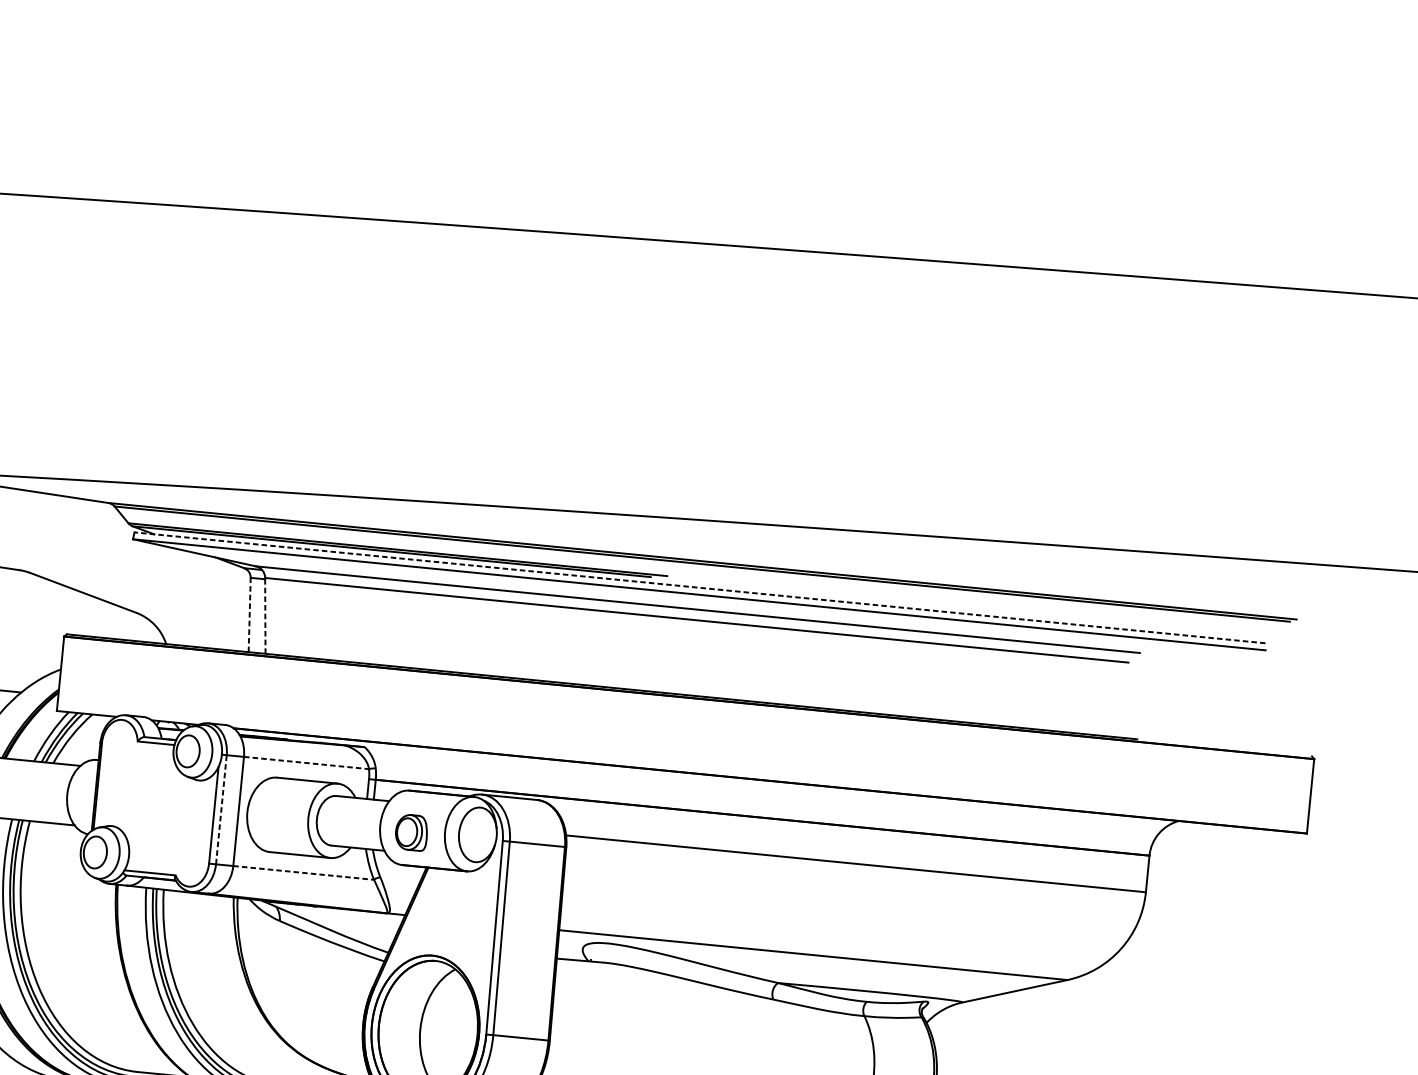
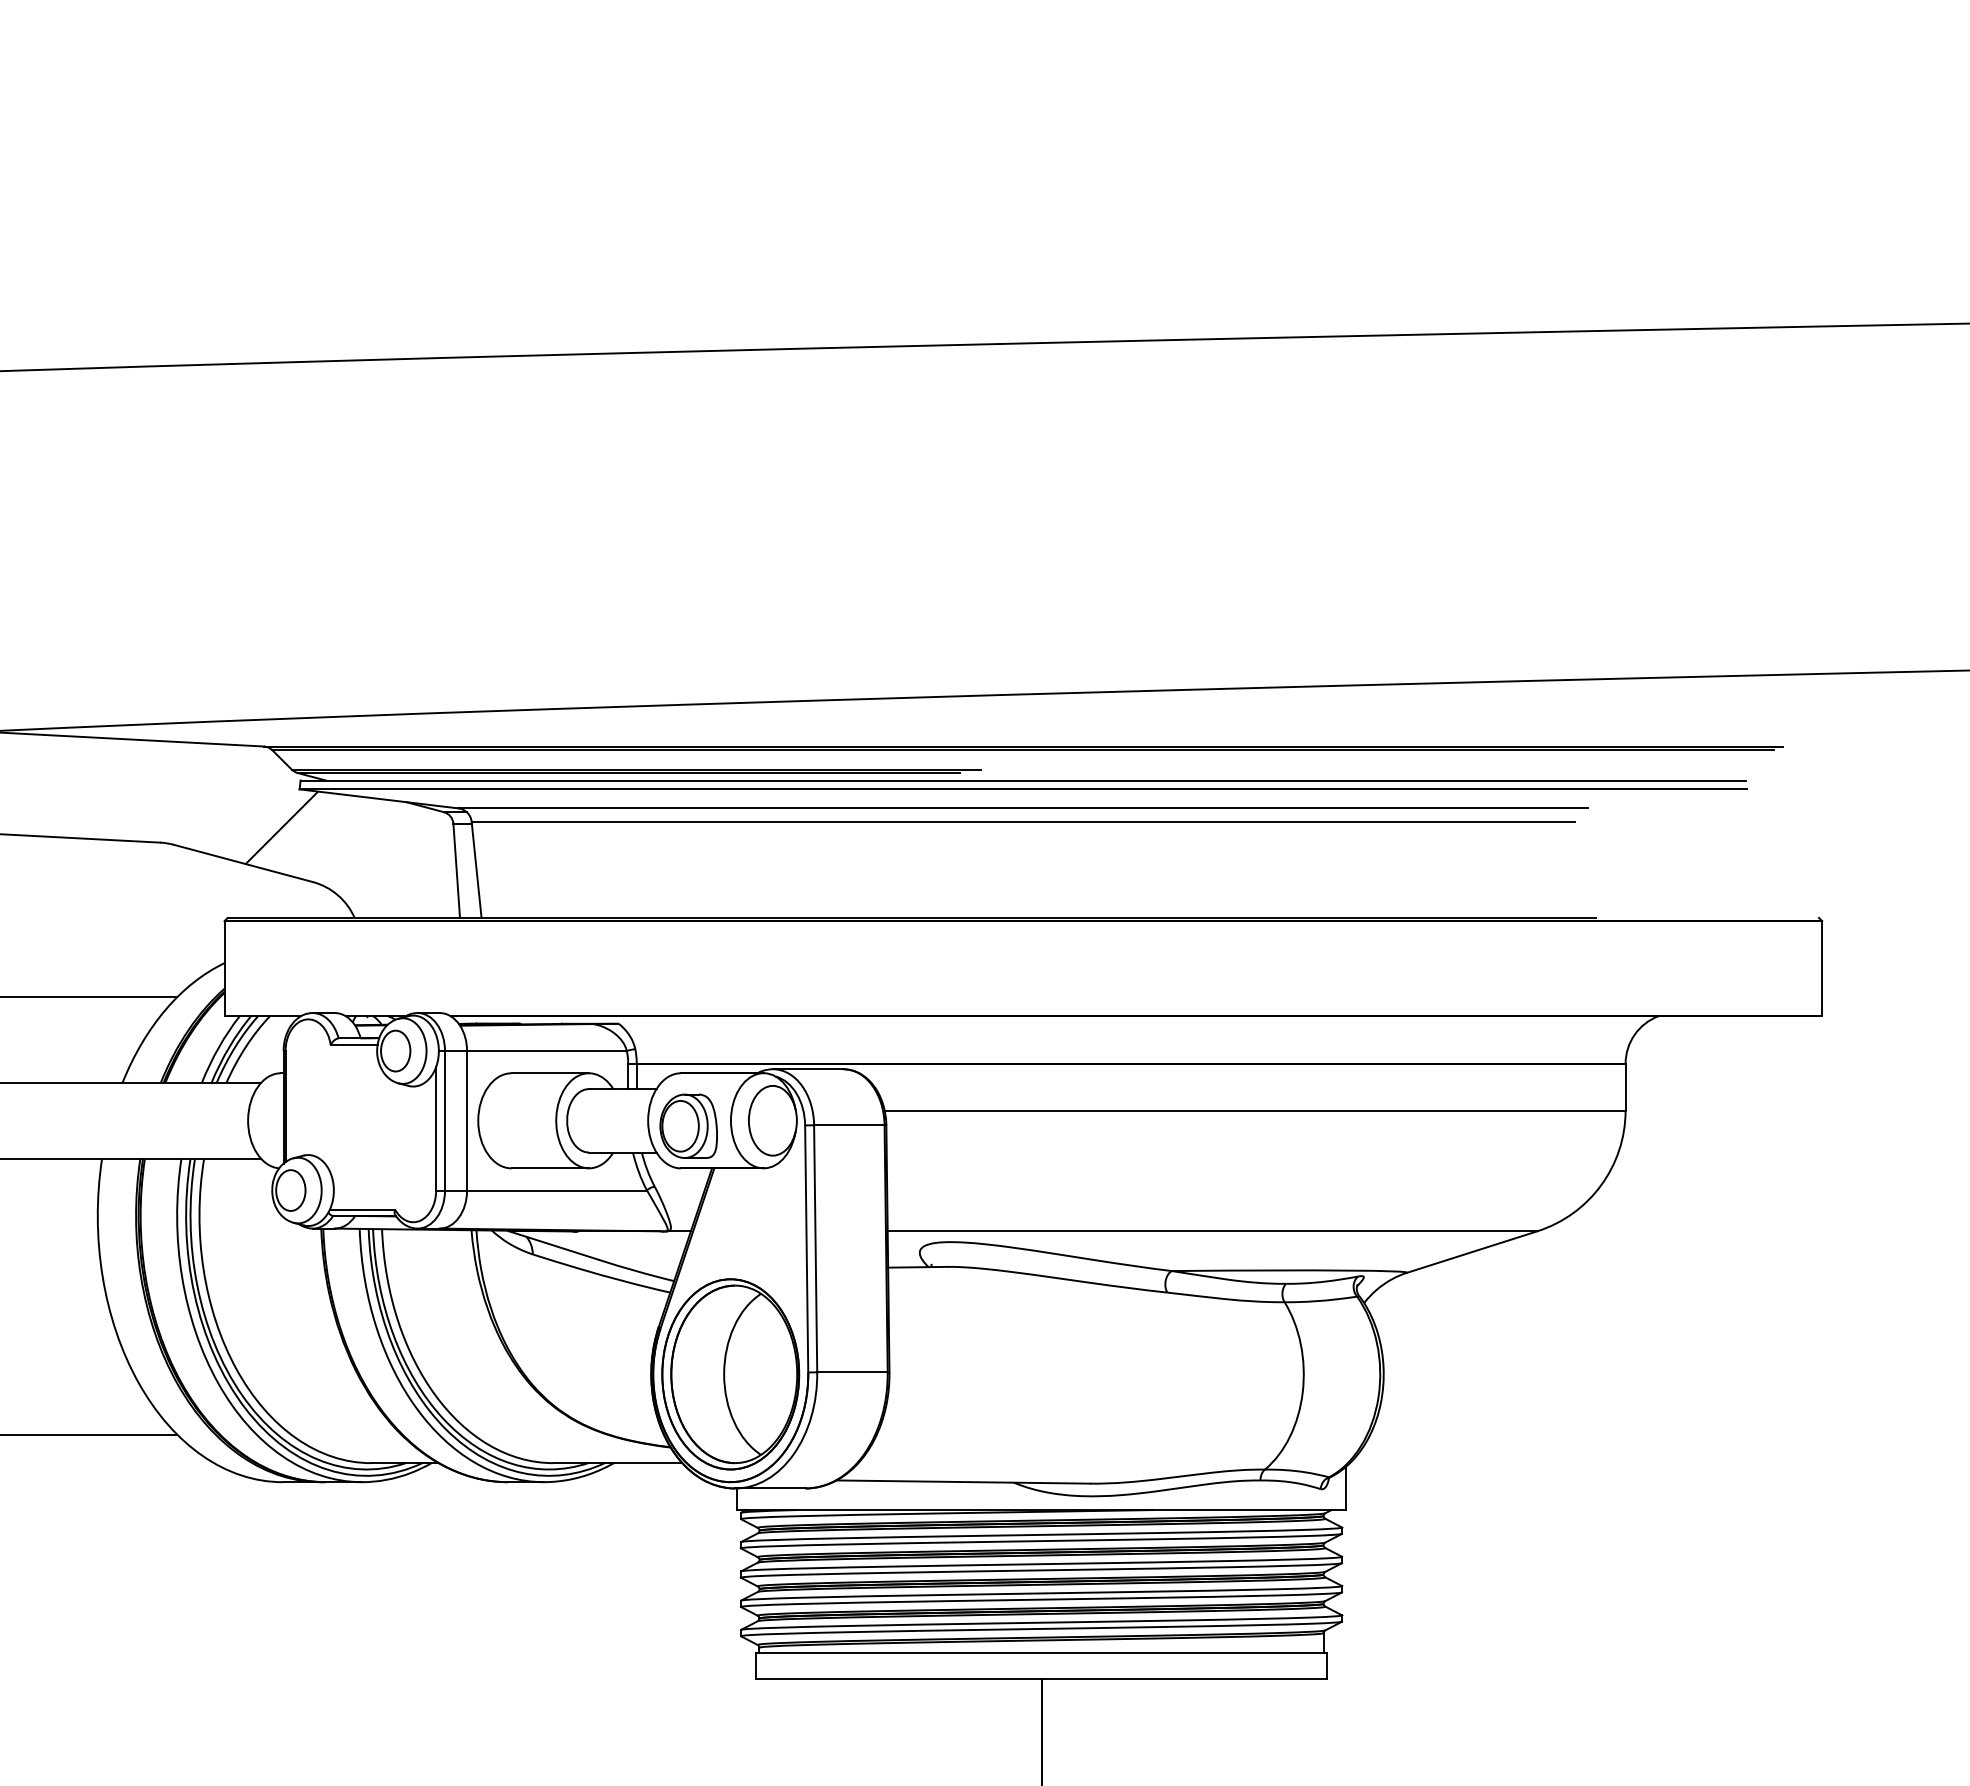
hatch: (115, 567) -> (281, 827), added
line: (700, 587) -> (1023, 780), dashed -> solid
line: (249, 614) -> (456, 870), dashed -> solid
line: (265, 615) -> (476, 869), dashed -> solid
line: (306, 763) -> (546, 1051), dashed -> solid
line: (221, 809) -> (445, 1120), dashed -> solid
part: (411, 832) -> (688, 1125), size x1.43
line: (304, 872) -> (557, 1190), dashed -> solid

